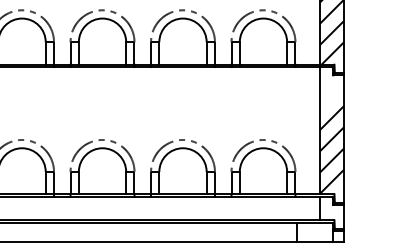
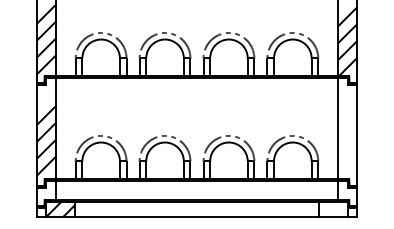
hatch: (331, 149) -> (346, 143), removed

